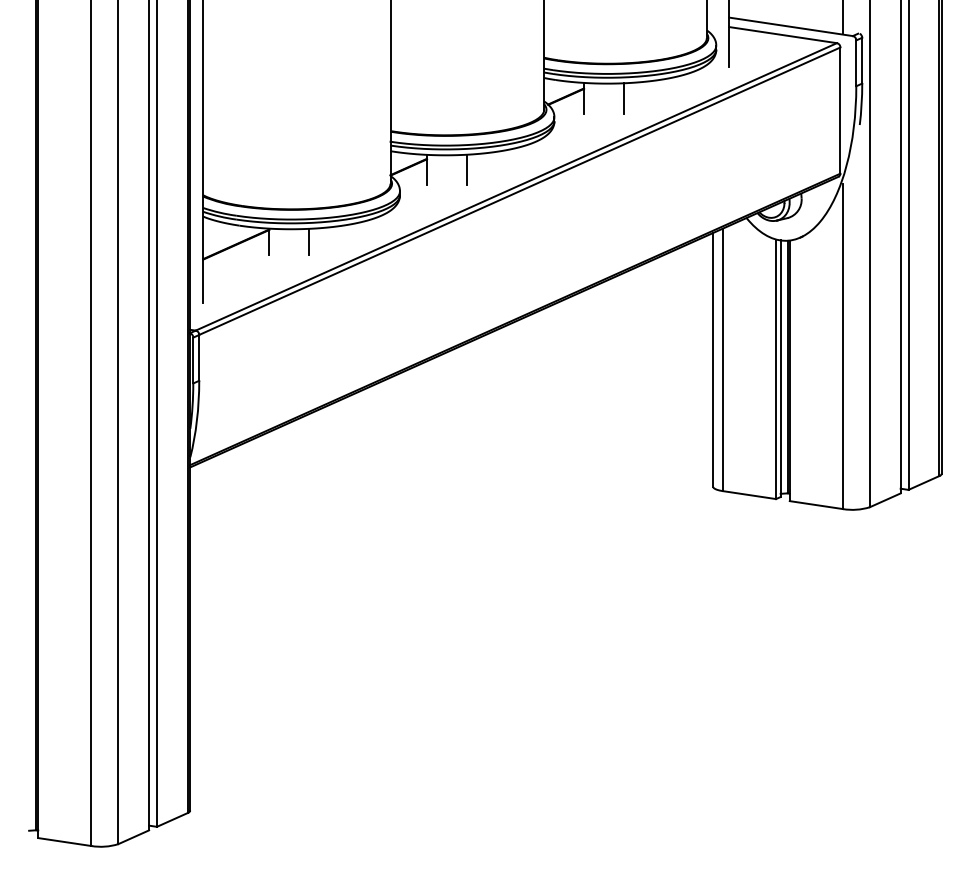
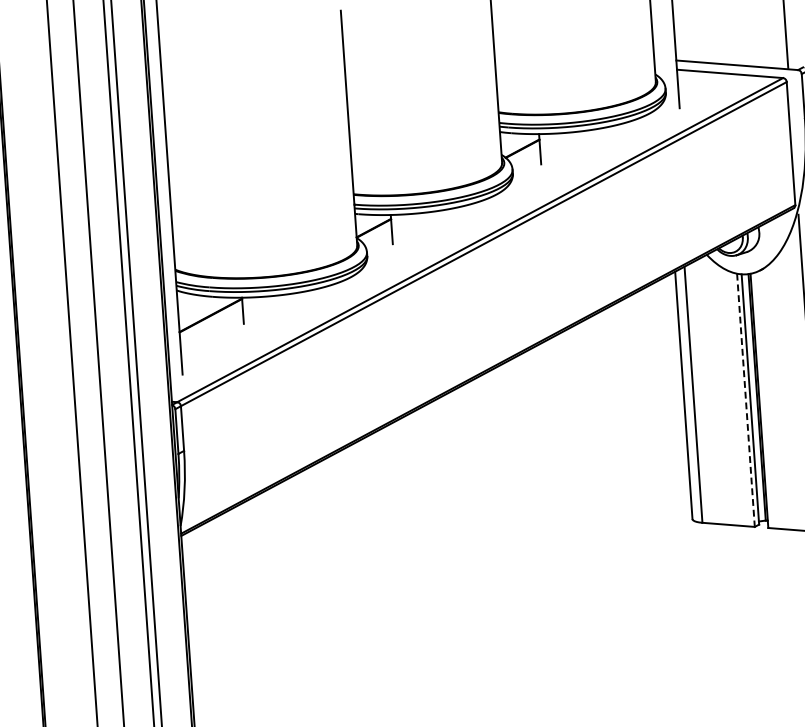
line: (623, 98) -> (578, 146), removed
line: (466, 169) -> (430, 226), removed
line: (308, 241) -> (281, 307), removed
line: (776, 369) -> (746, 400), solid -> dashed

